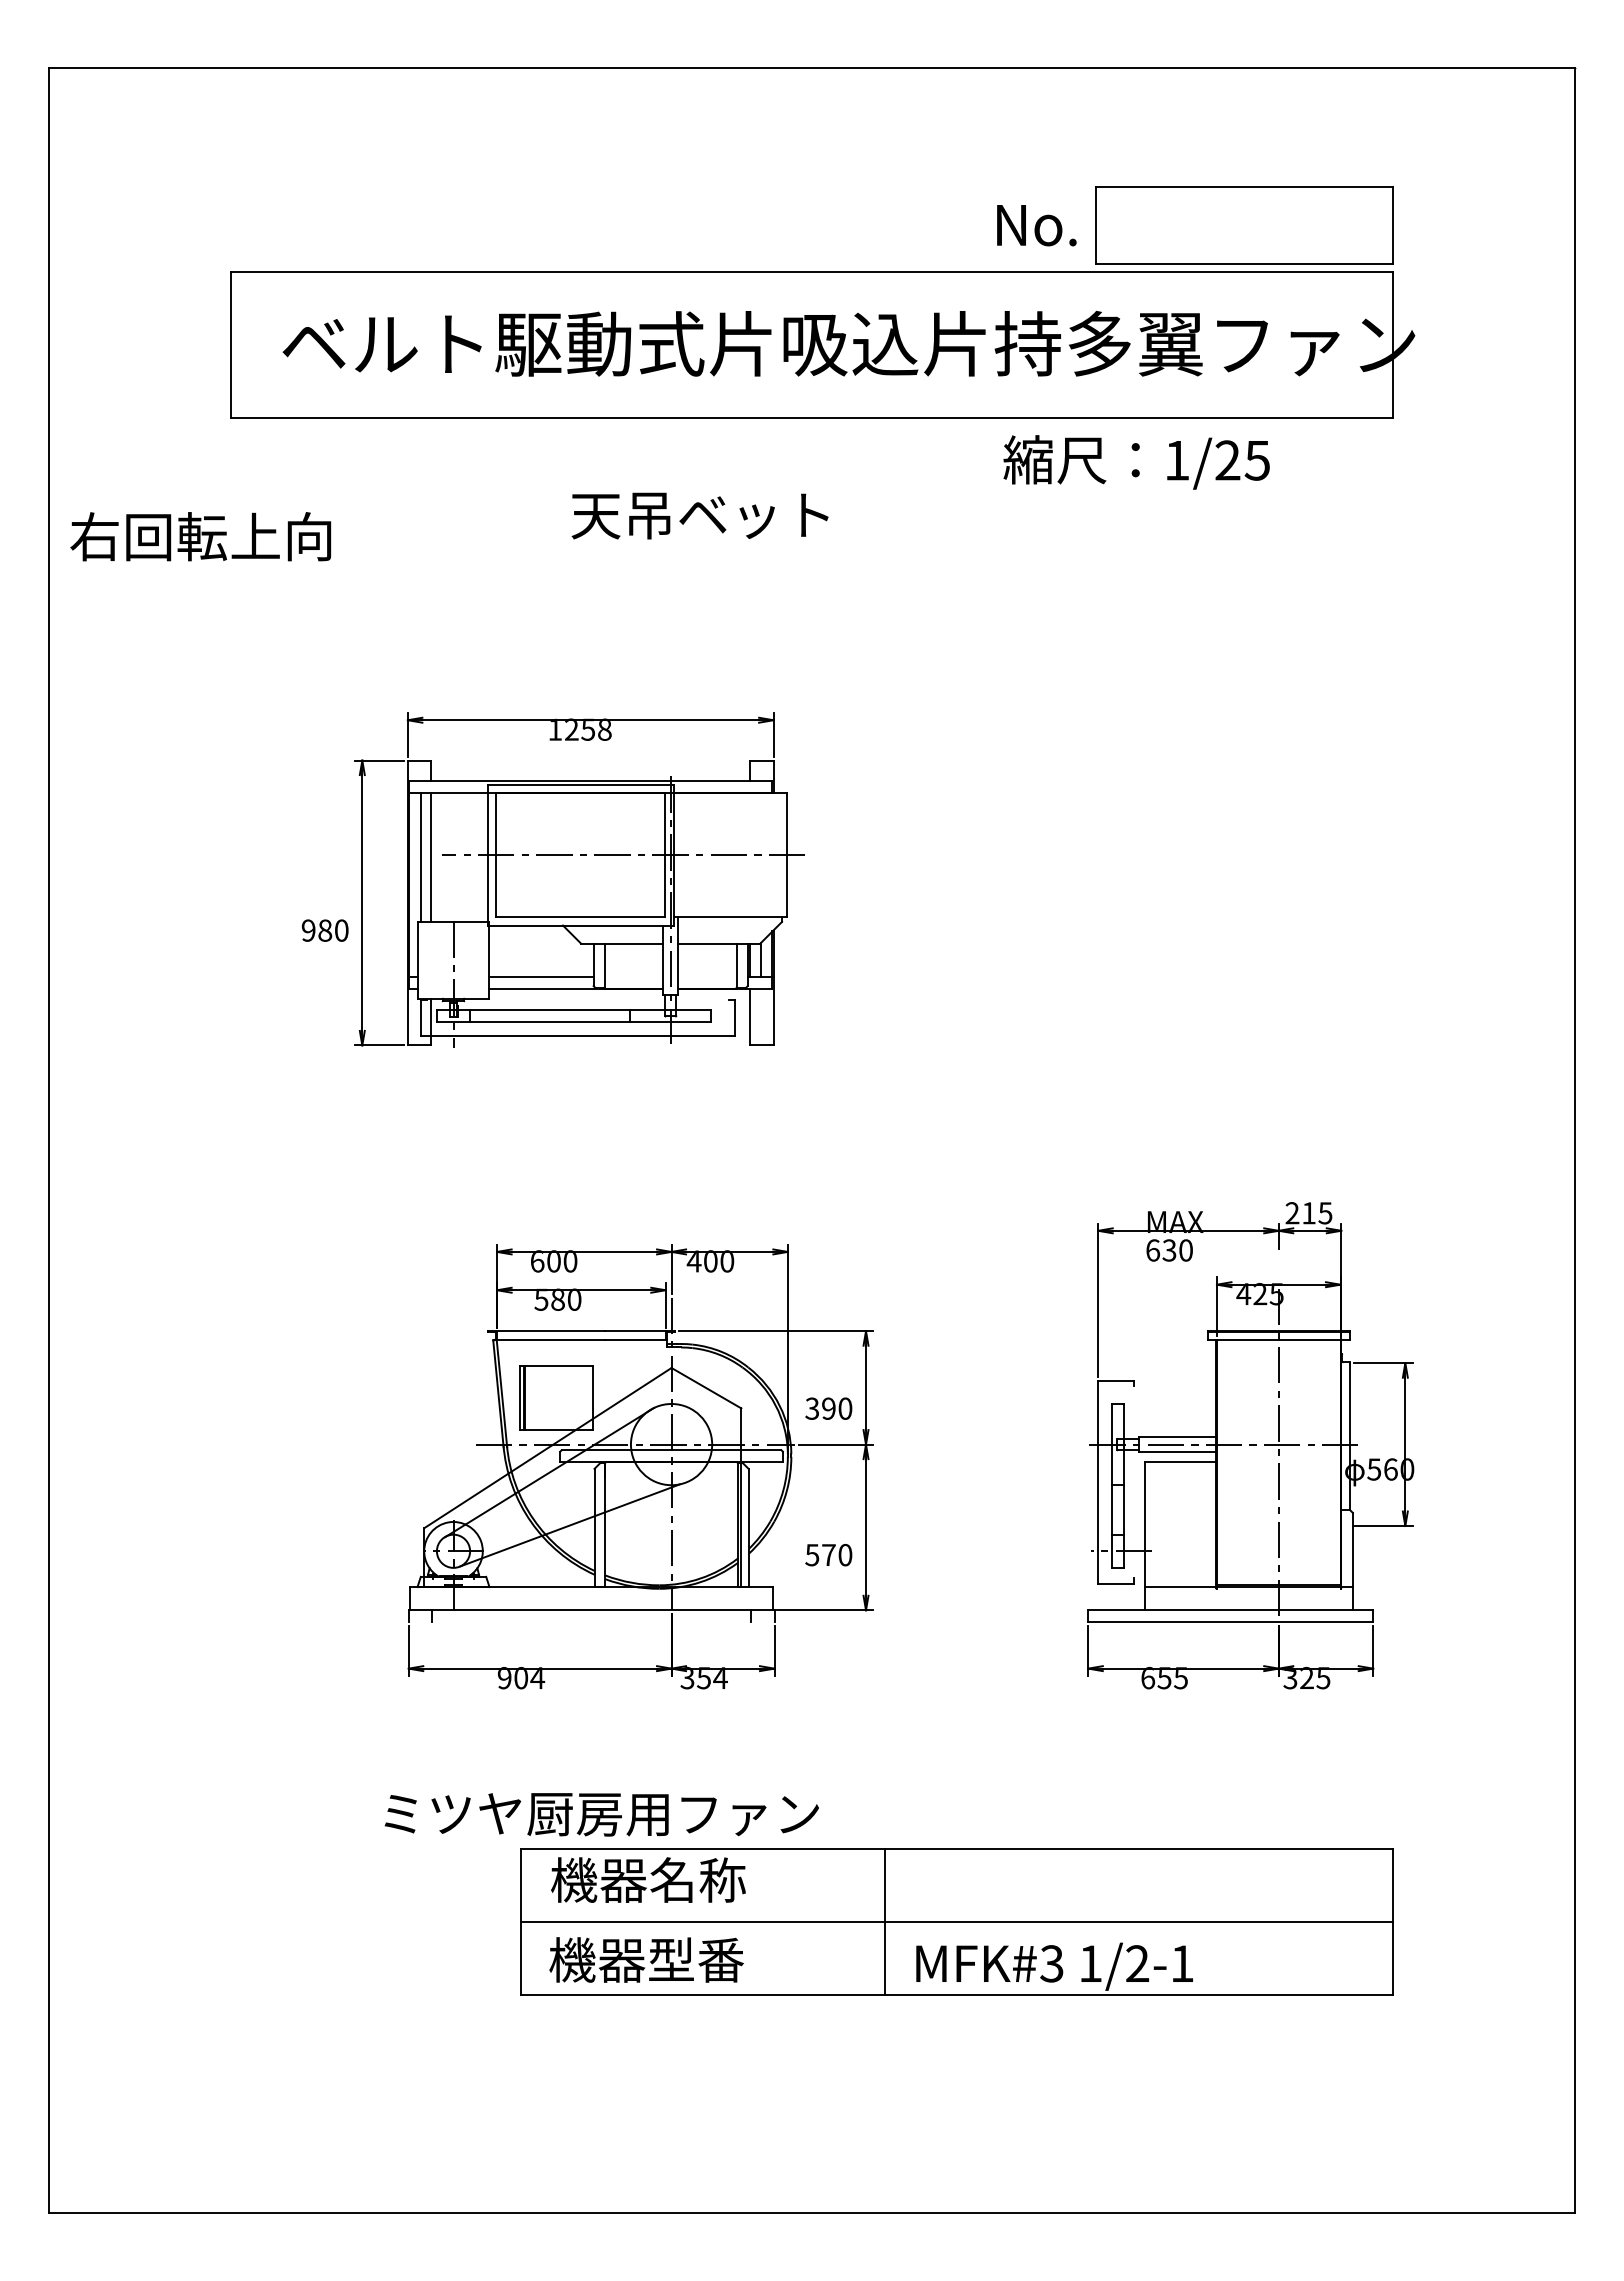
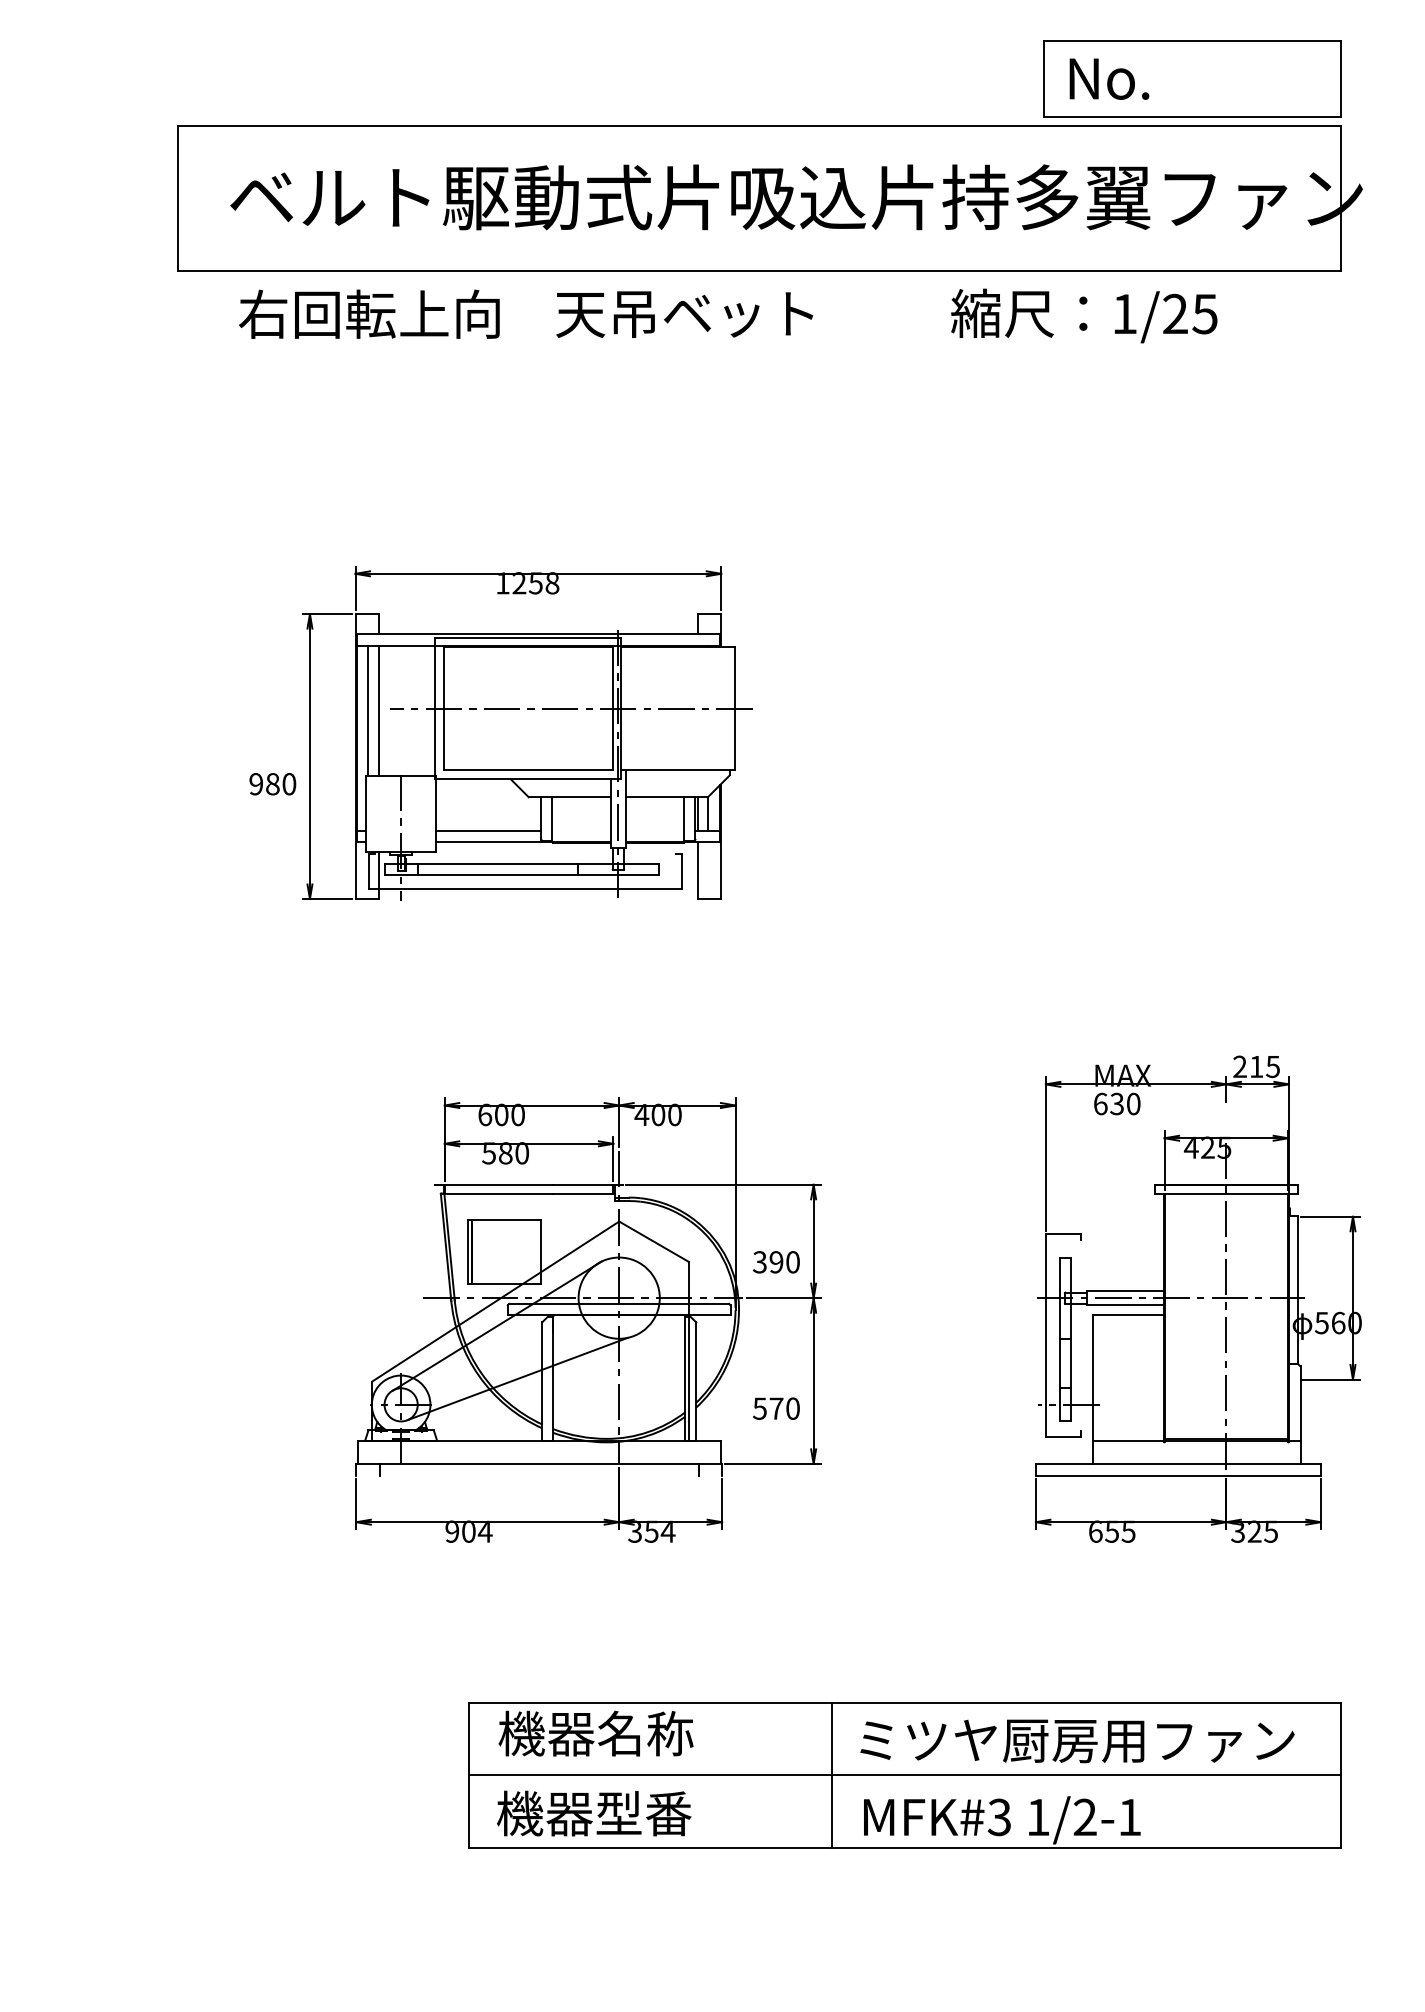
text: (1036, 225) -> (1109, 79), moved
text: (699, 515) -> (684, 314), moved
text: (200, 536) -> (369, 314), moved
text: (601, 1814) -> (1077, 1741), moved

